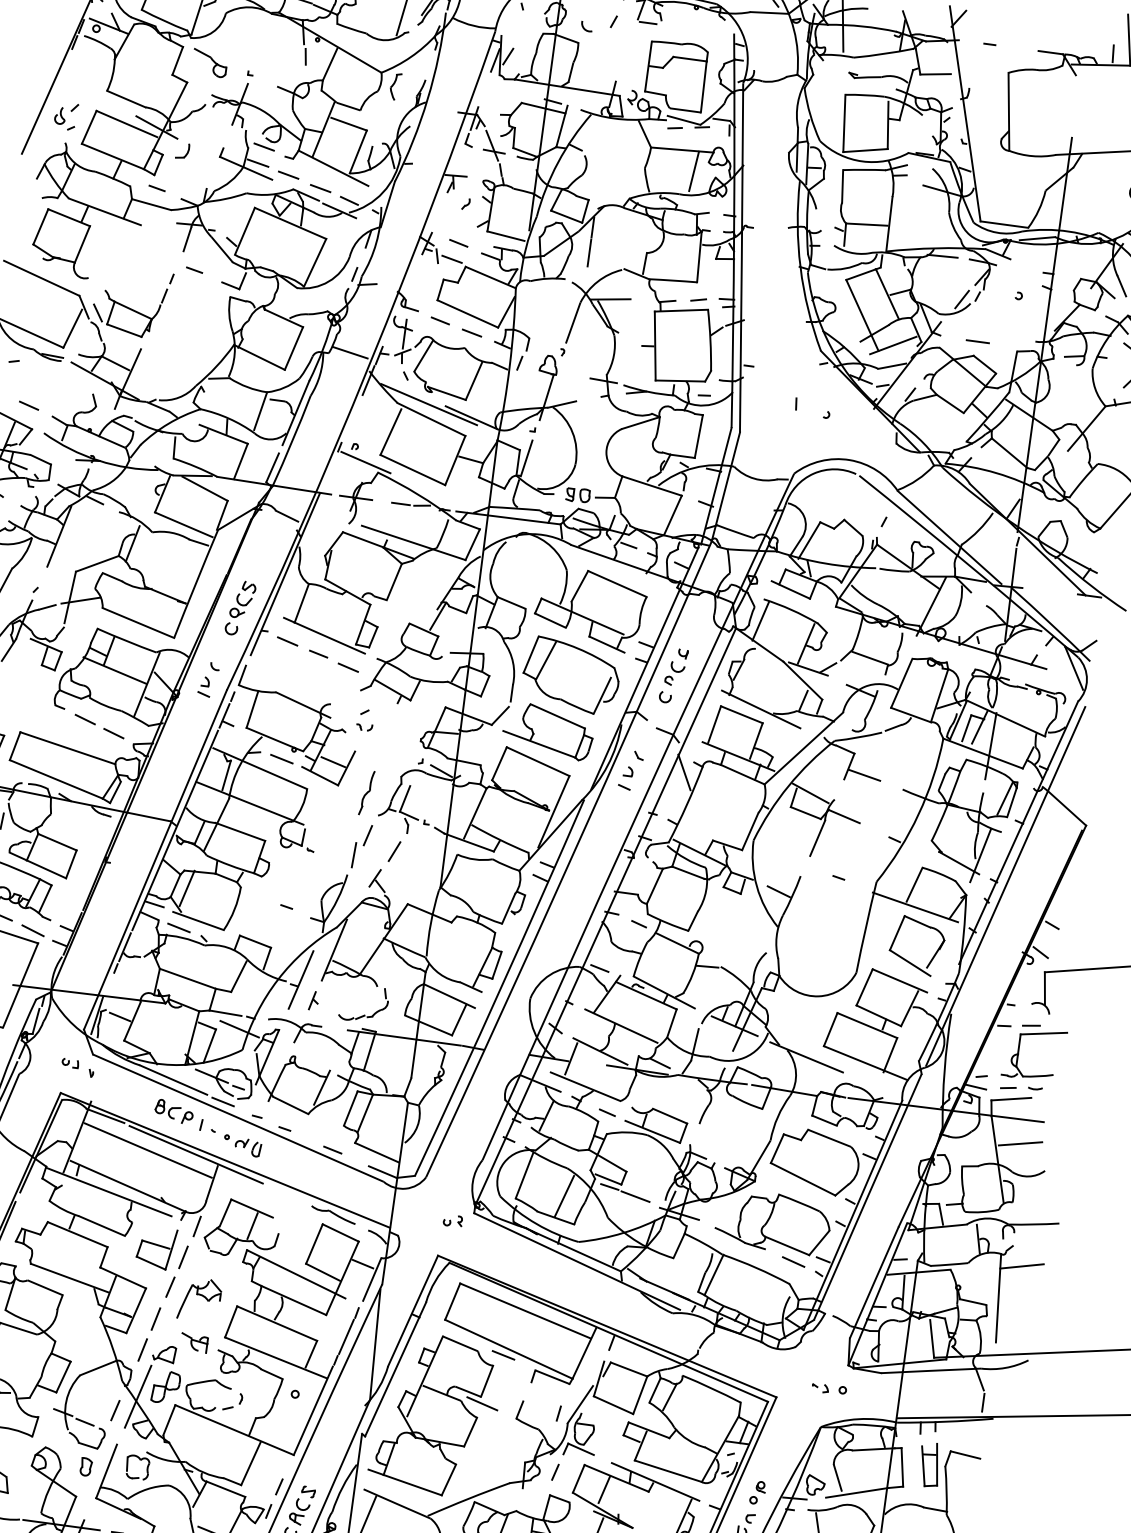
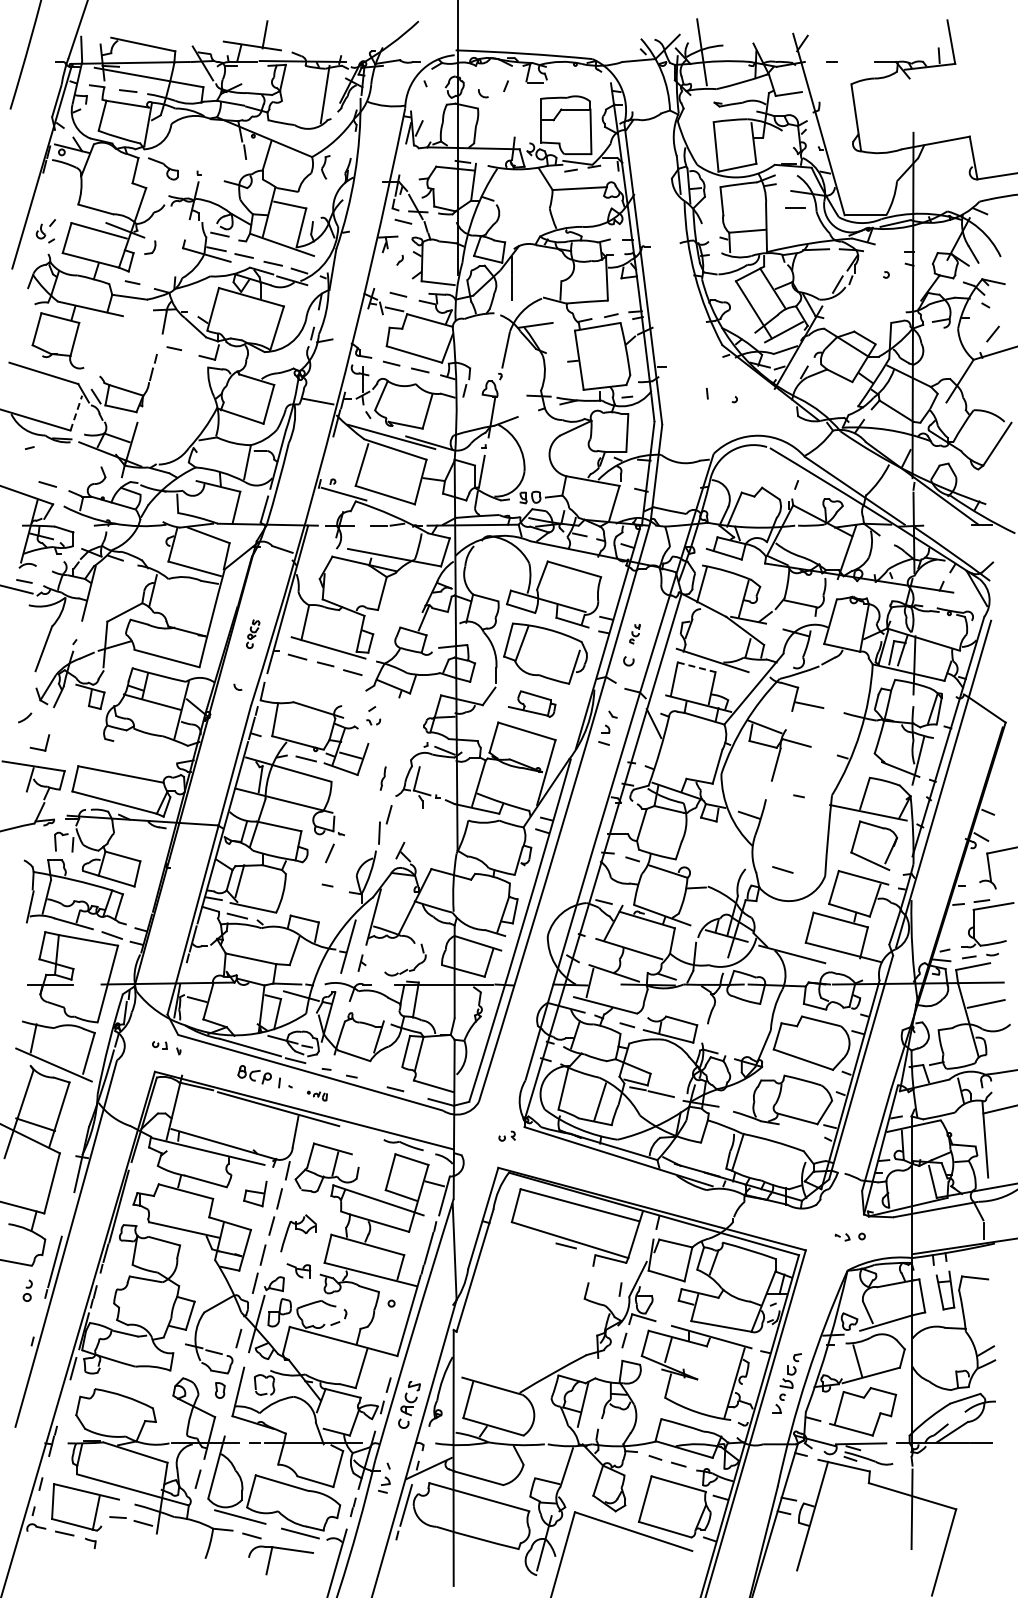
line: (475, 160) -> (403, 221), added
line: (694, 171) -> (592, 205), removed
line: (72, 328) -> (76, 412), solid -> dashed
line: (978, 341) -> (795, 207), moved
part: (239, 607) -> (252, 633), size x0.6
part: (676, 666) -> (634, 633), size x0.6
part: (204, 686) -> (231, 705), removed
line: (741, 714) -> (696, 667), solid -> dashed
line: (96, 724) -> (142, 750), removed
part: (547, 730) -> (531, 703), size x0.6
part: (367, 793) -> (383, 778), size x0.6
line: (394, 851) -> (329, 853), moved
part: (242, 1145) -> (317, 1095), size x0.6
line: (147, 1150) -> (236, 1111), removed
part: (156, 1247) -> (255, 1193), size x0.7
line: (793, 1261) -> (782, 869), moved
part: (436, 1414) -> (515, 1304), removed
part: (757, 1492) -> (800, 1334), removed

